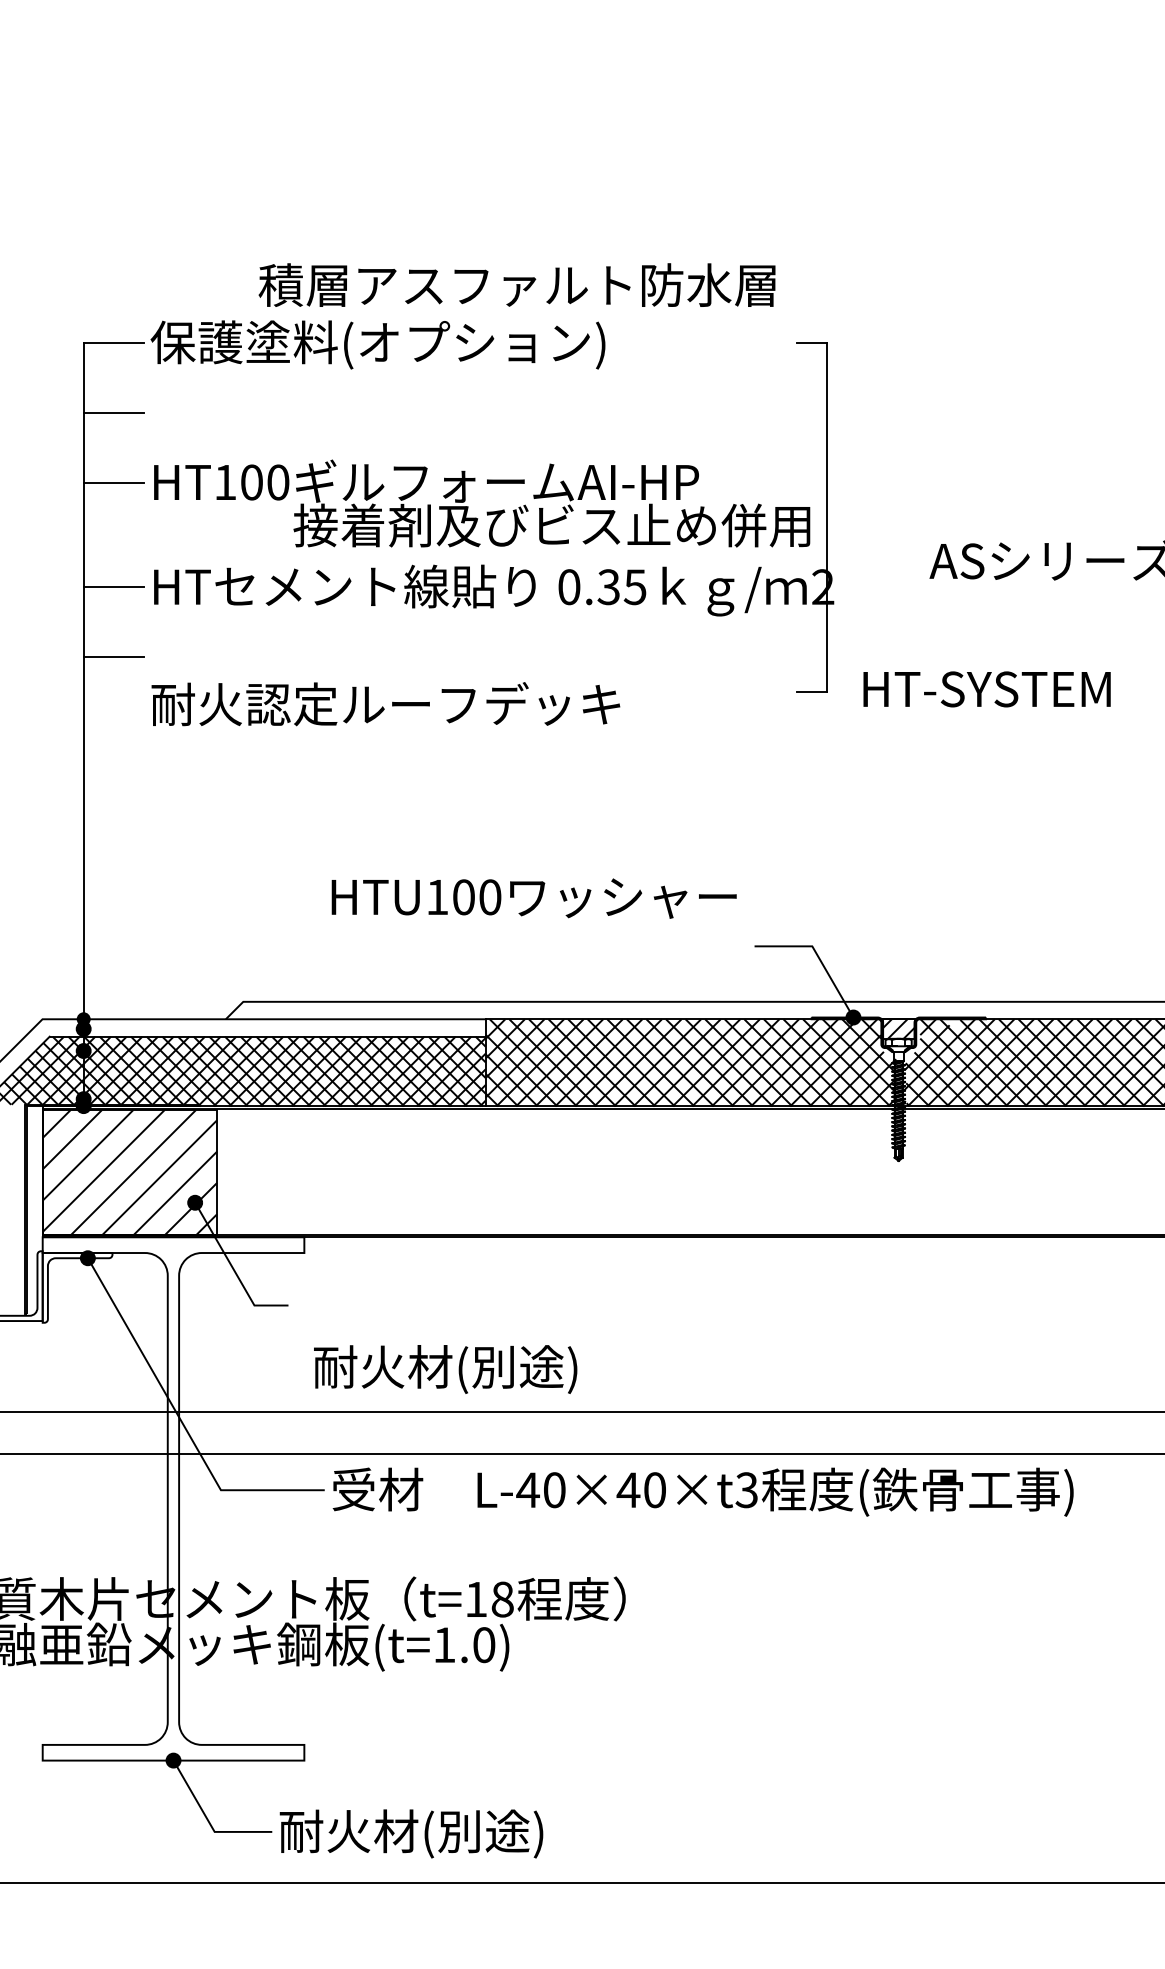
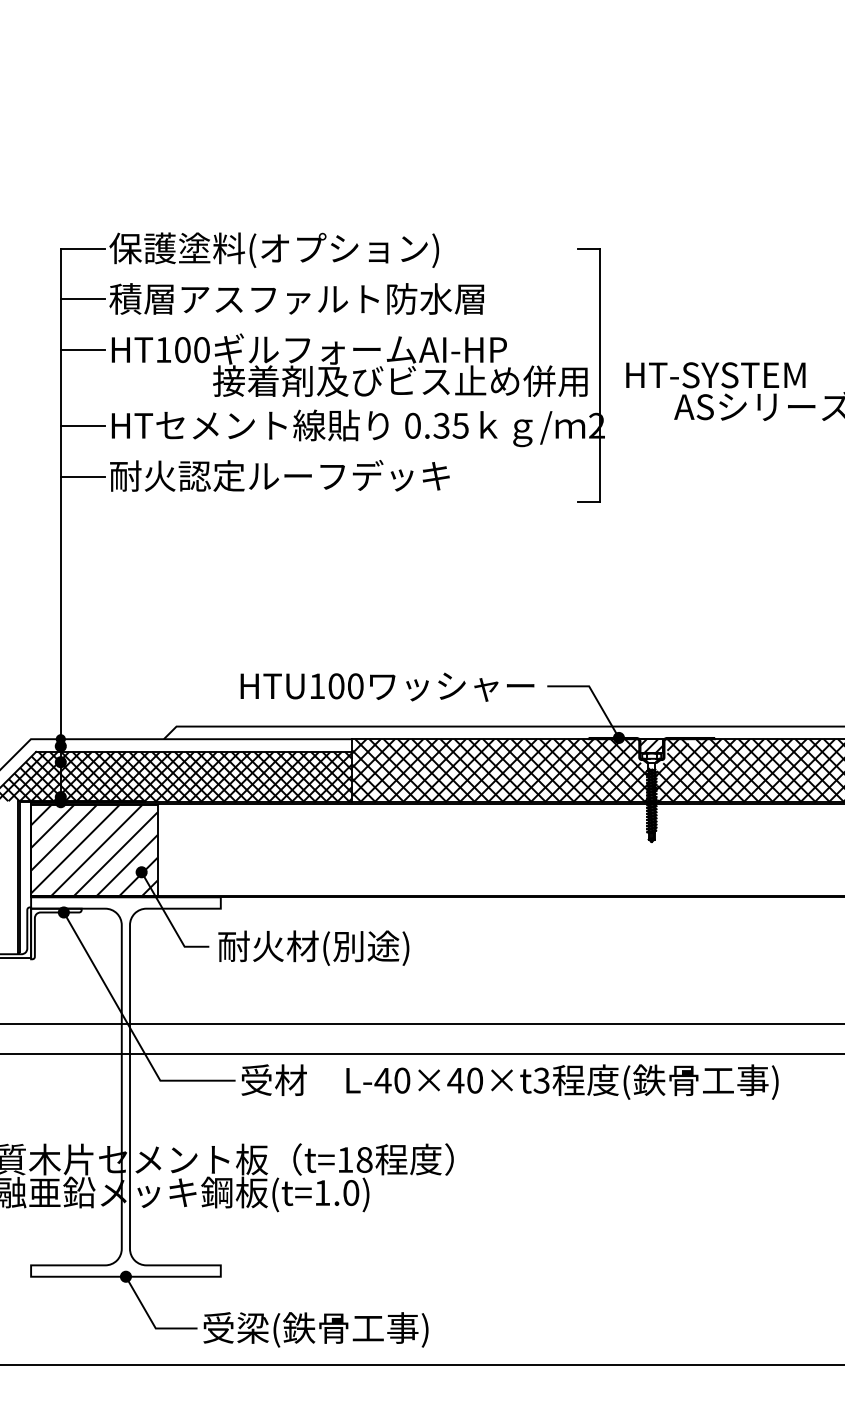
text: (516, 284) -> (296, 298), moved
text: (986, 689) -> (715, 375), moved
text: (385, 704) -> (279, 476), moved
text: (533, 898) -> (386, 687), moved
text: (445, 1369) -> (313, 948), moved
text: (434, 1833) -> (315, 1329), 耐火材(別途) -> 受梁(鉄骨工事)

